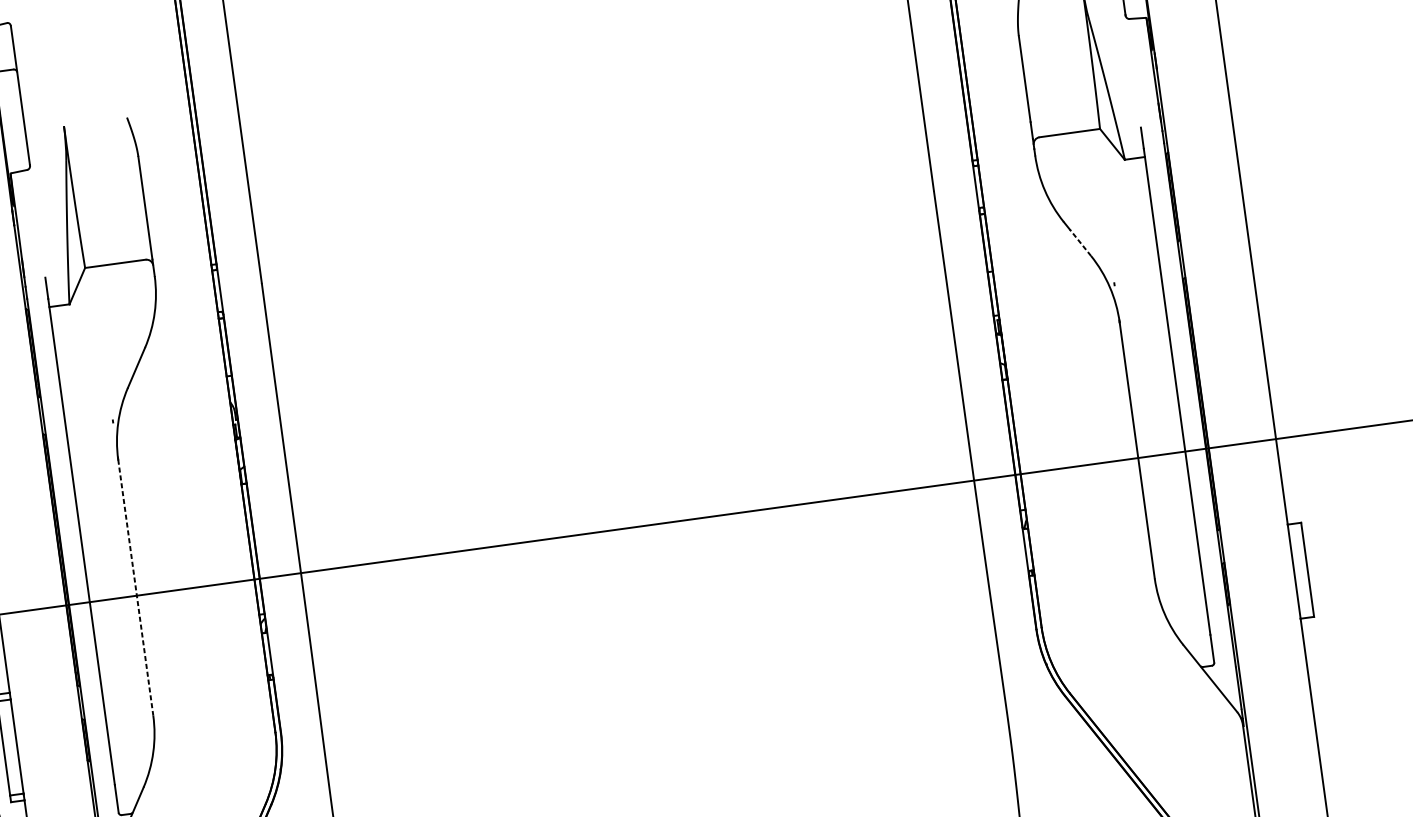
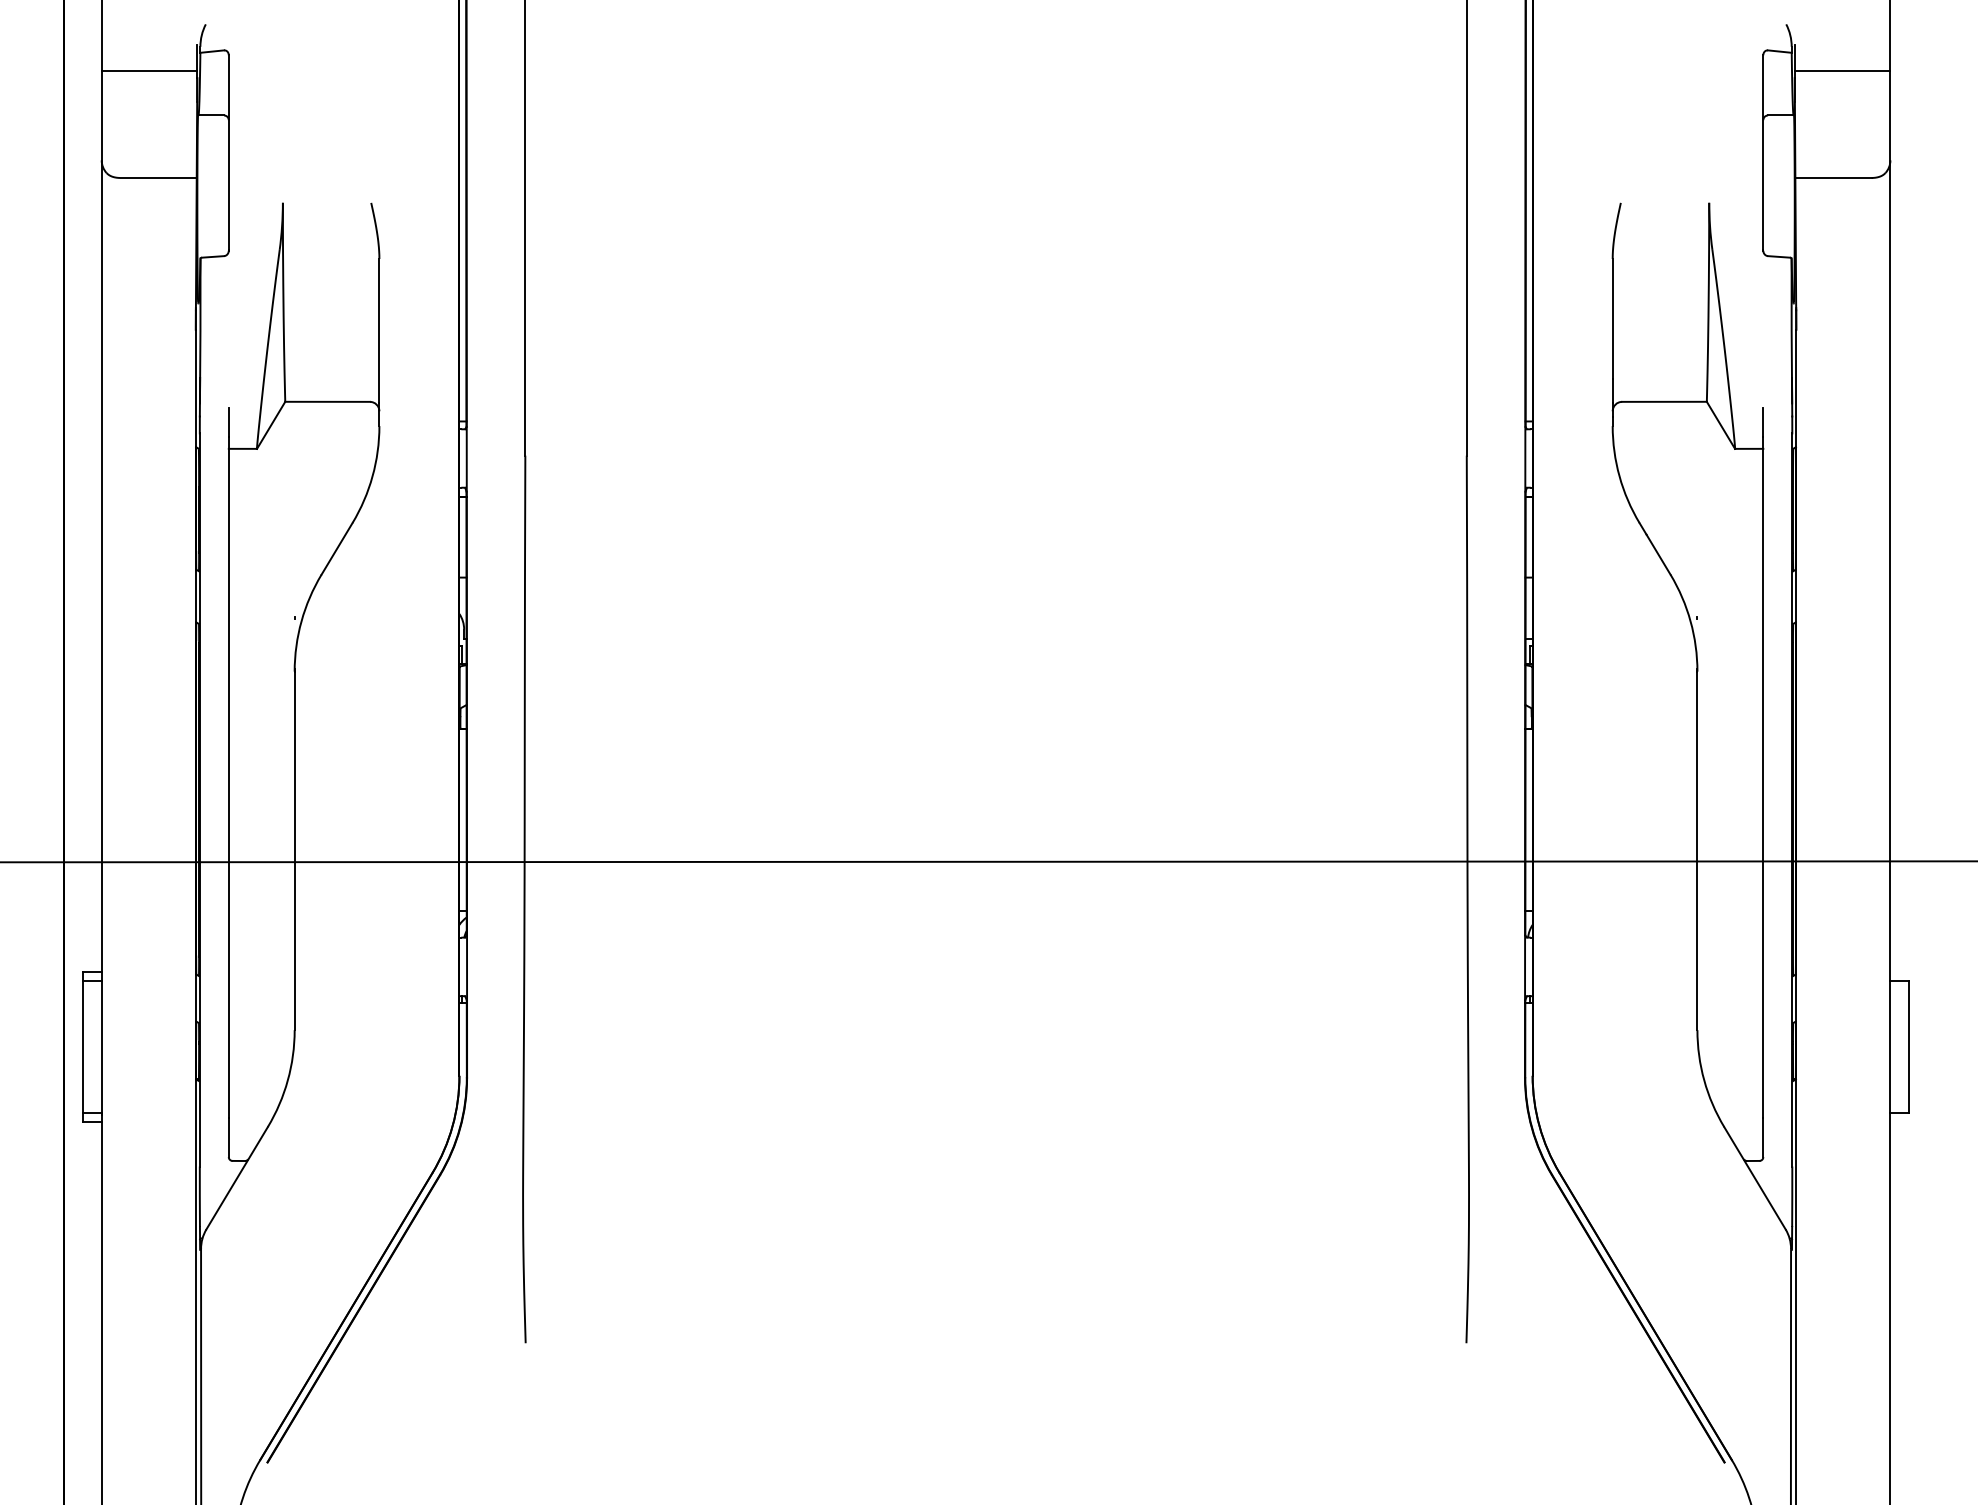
line: (1080, 242) -> (1658, 554), dashed -> solid
line: (135, 588) -> (294, 851), dashed -> solid

